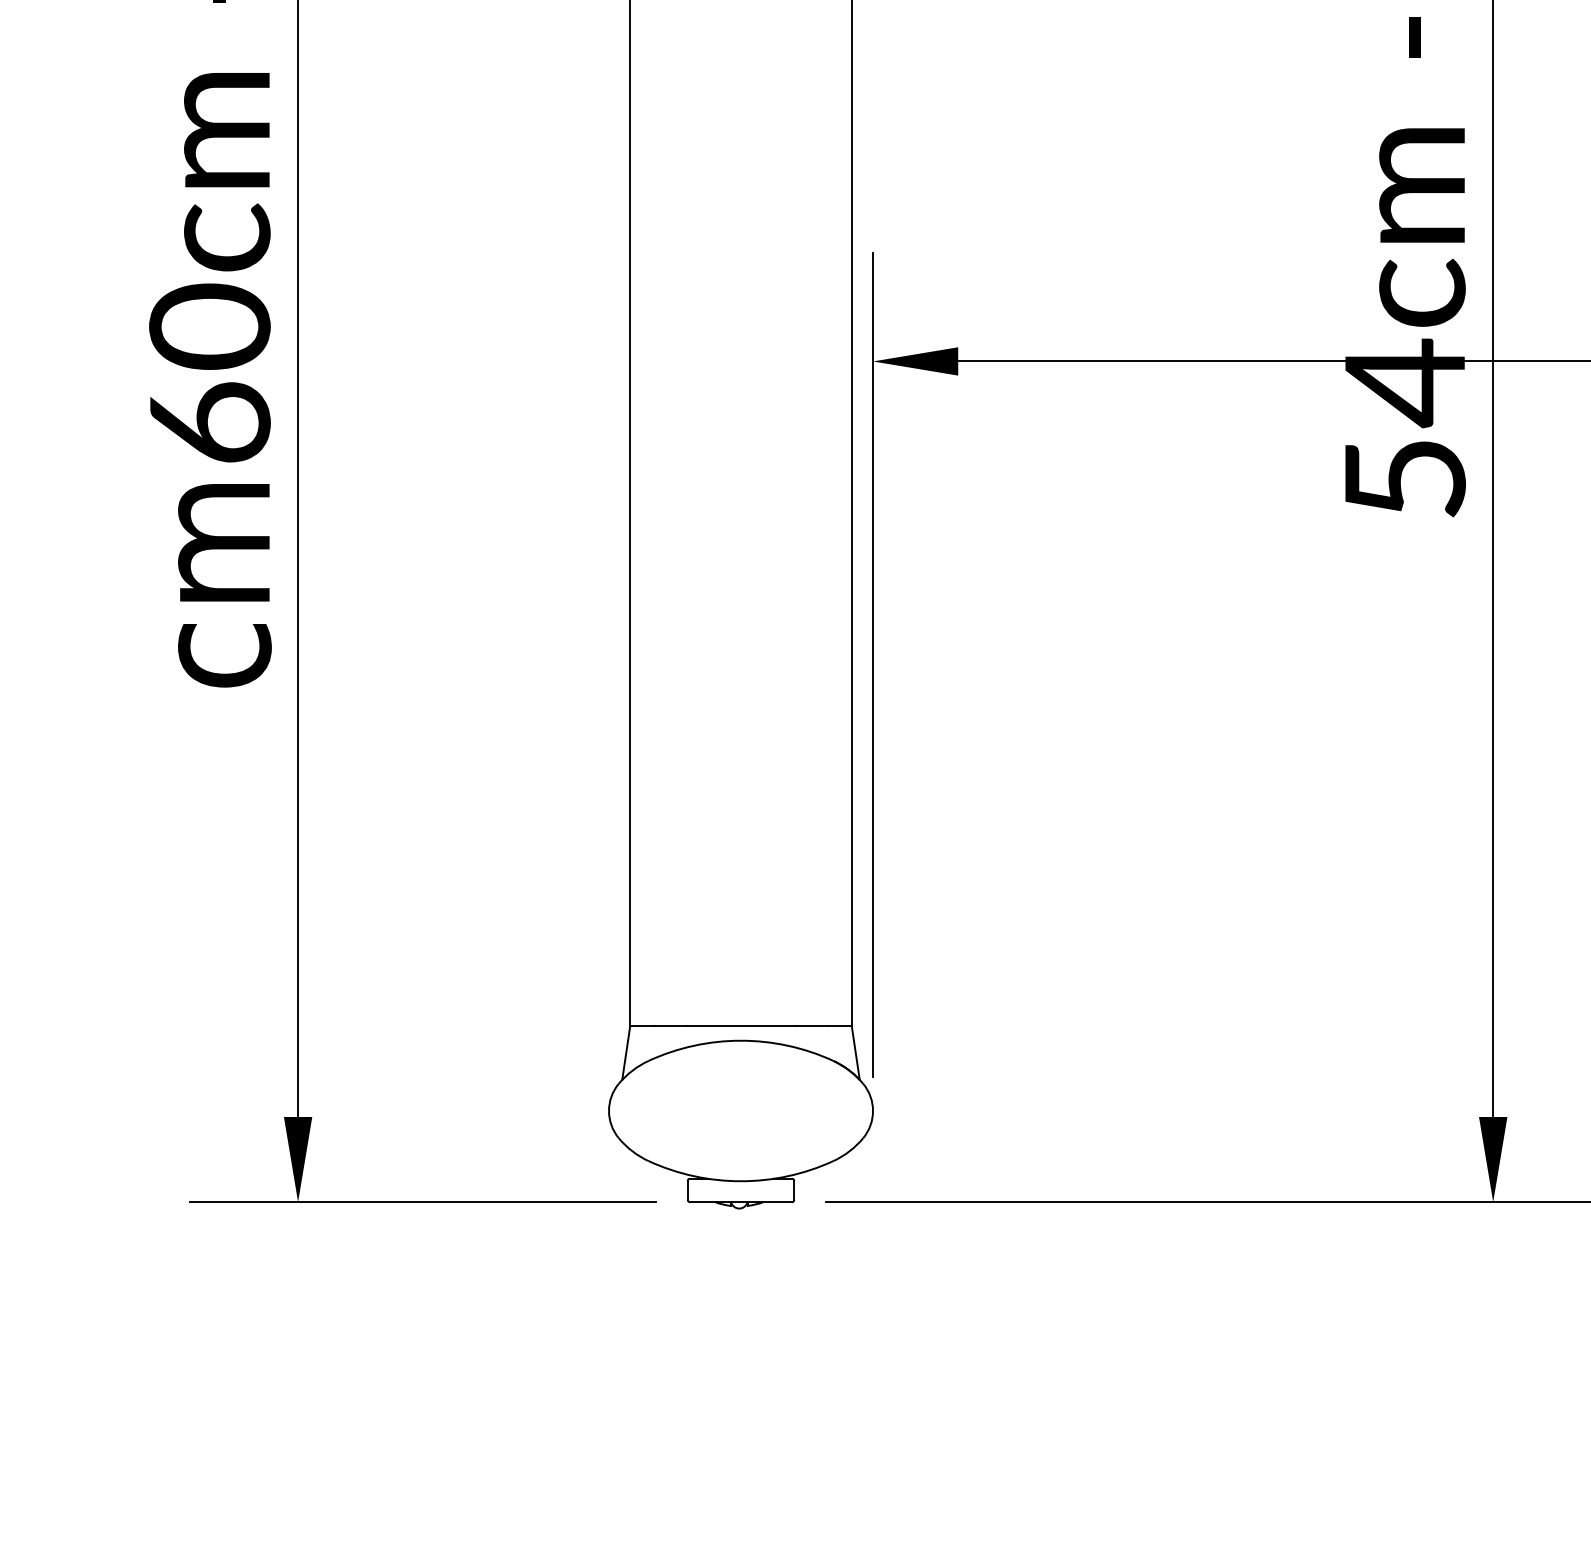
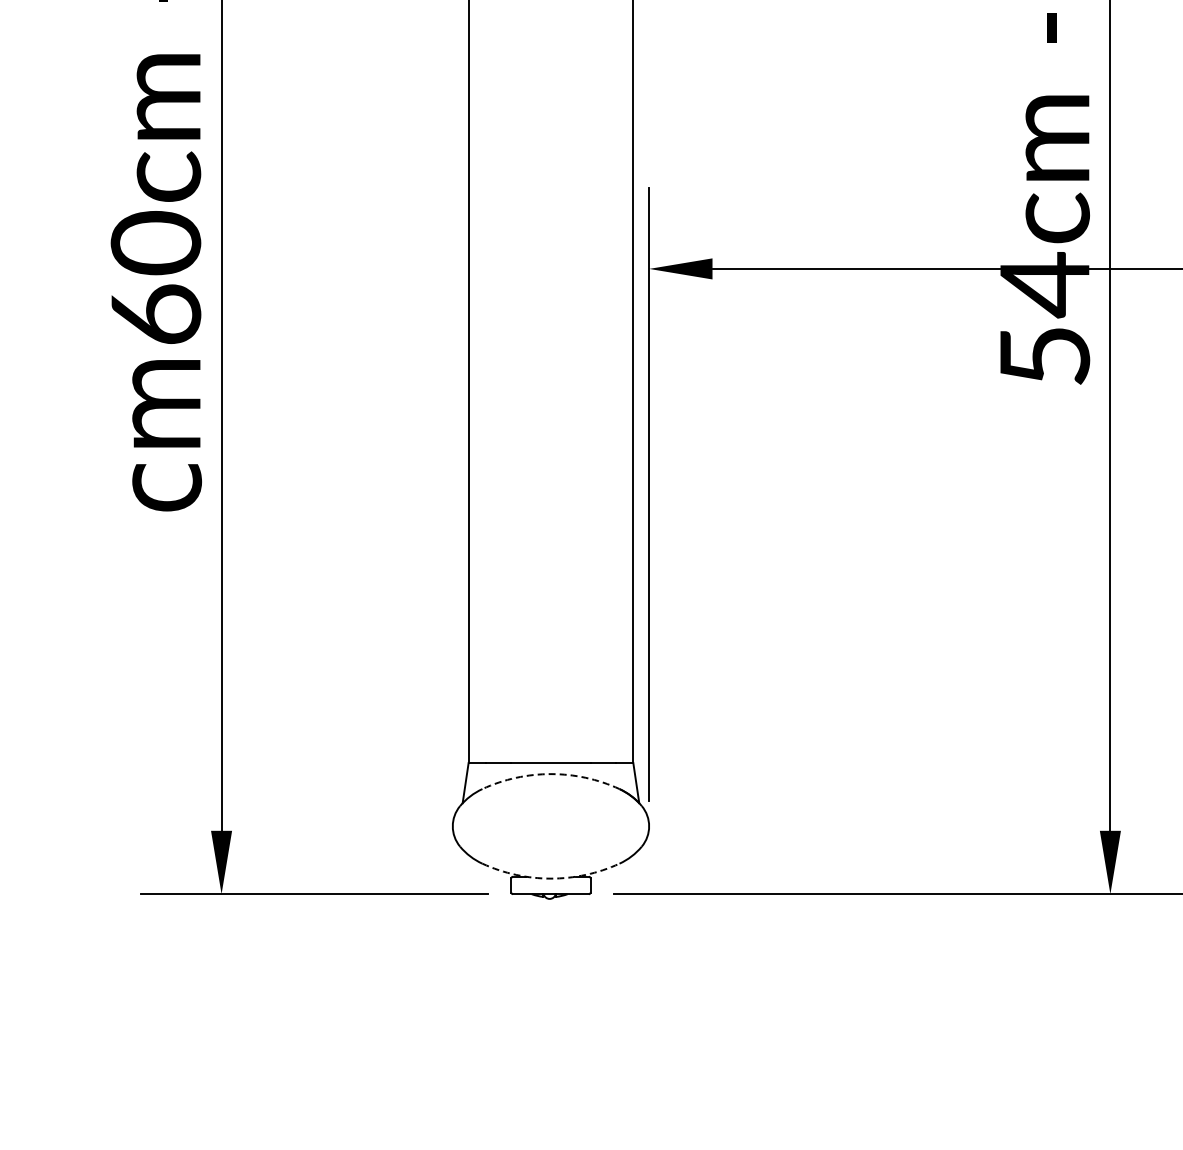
arc: (740, 1041) -> (550, 774), solid -> dashed
arc: (740, 1181) -> (550, 878), solid -> dashed

